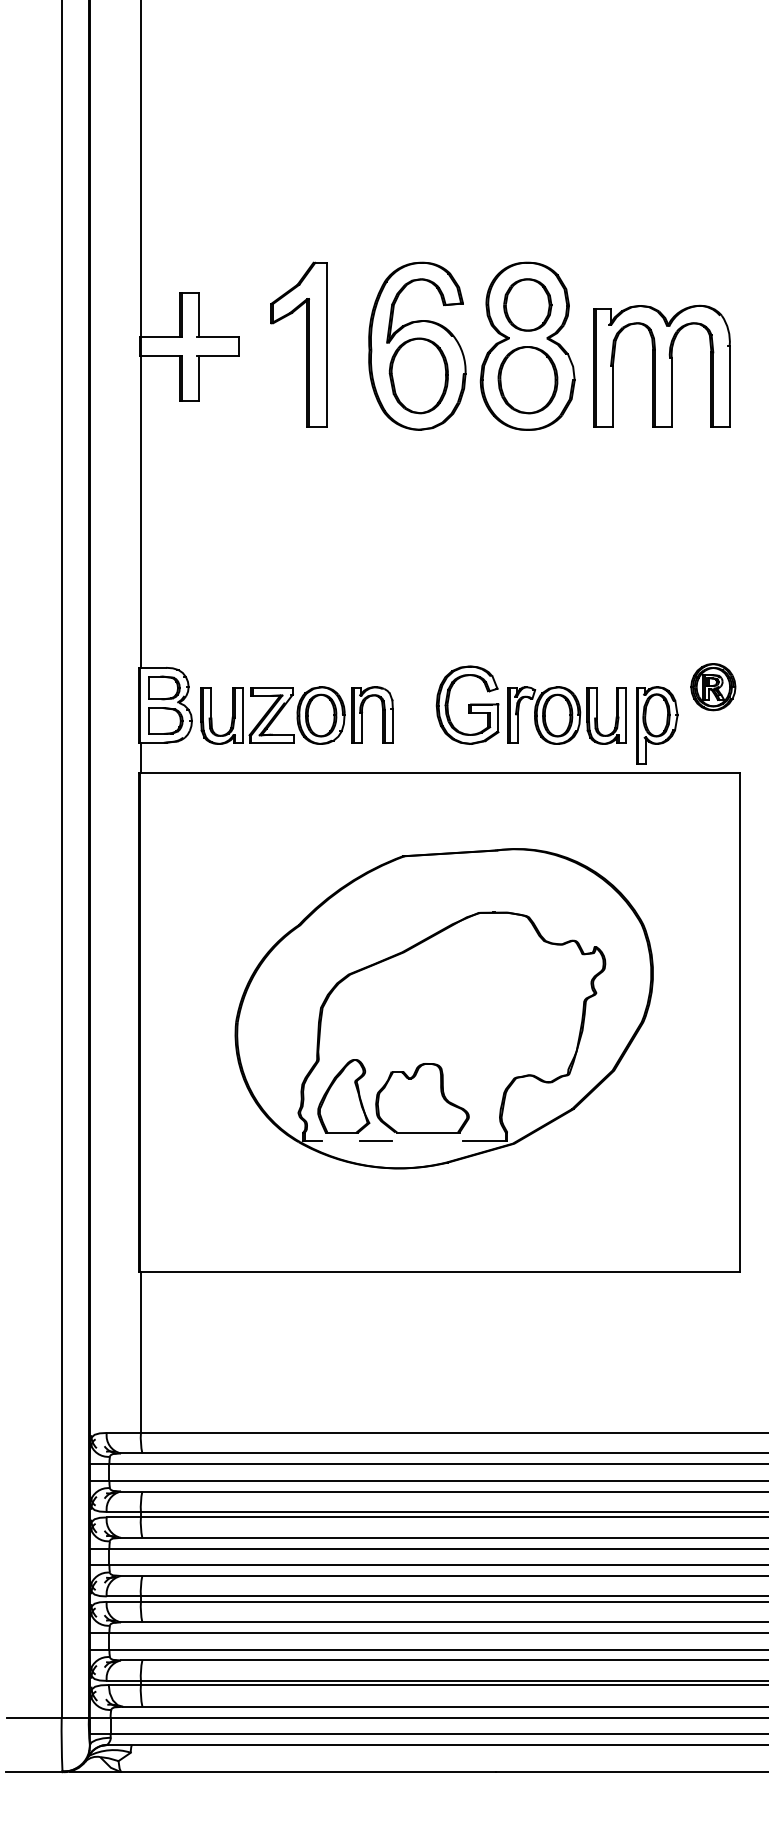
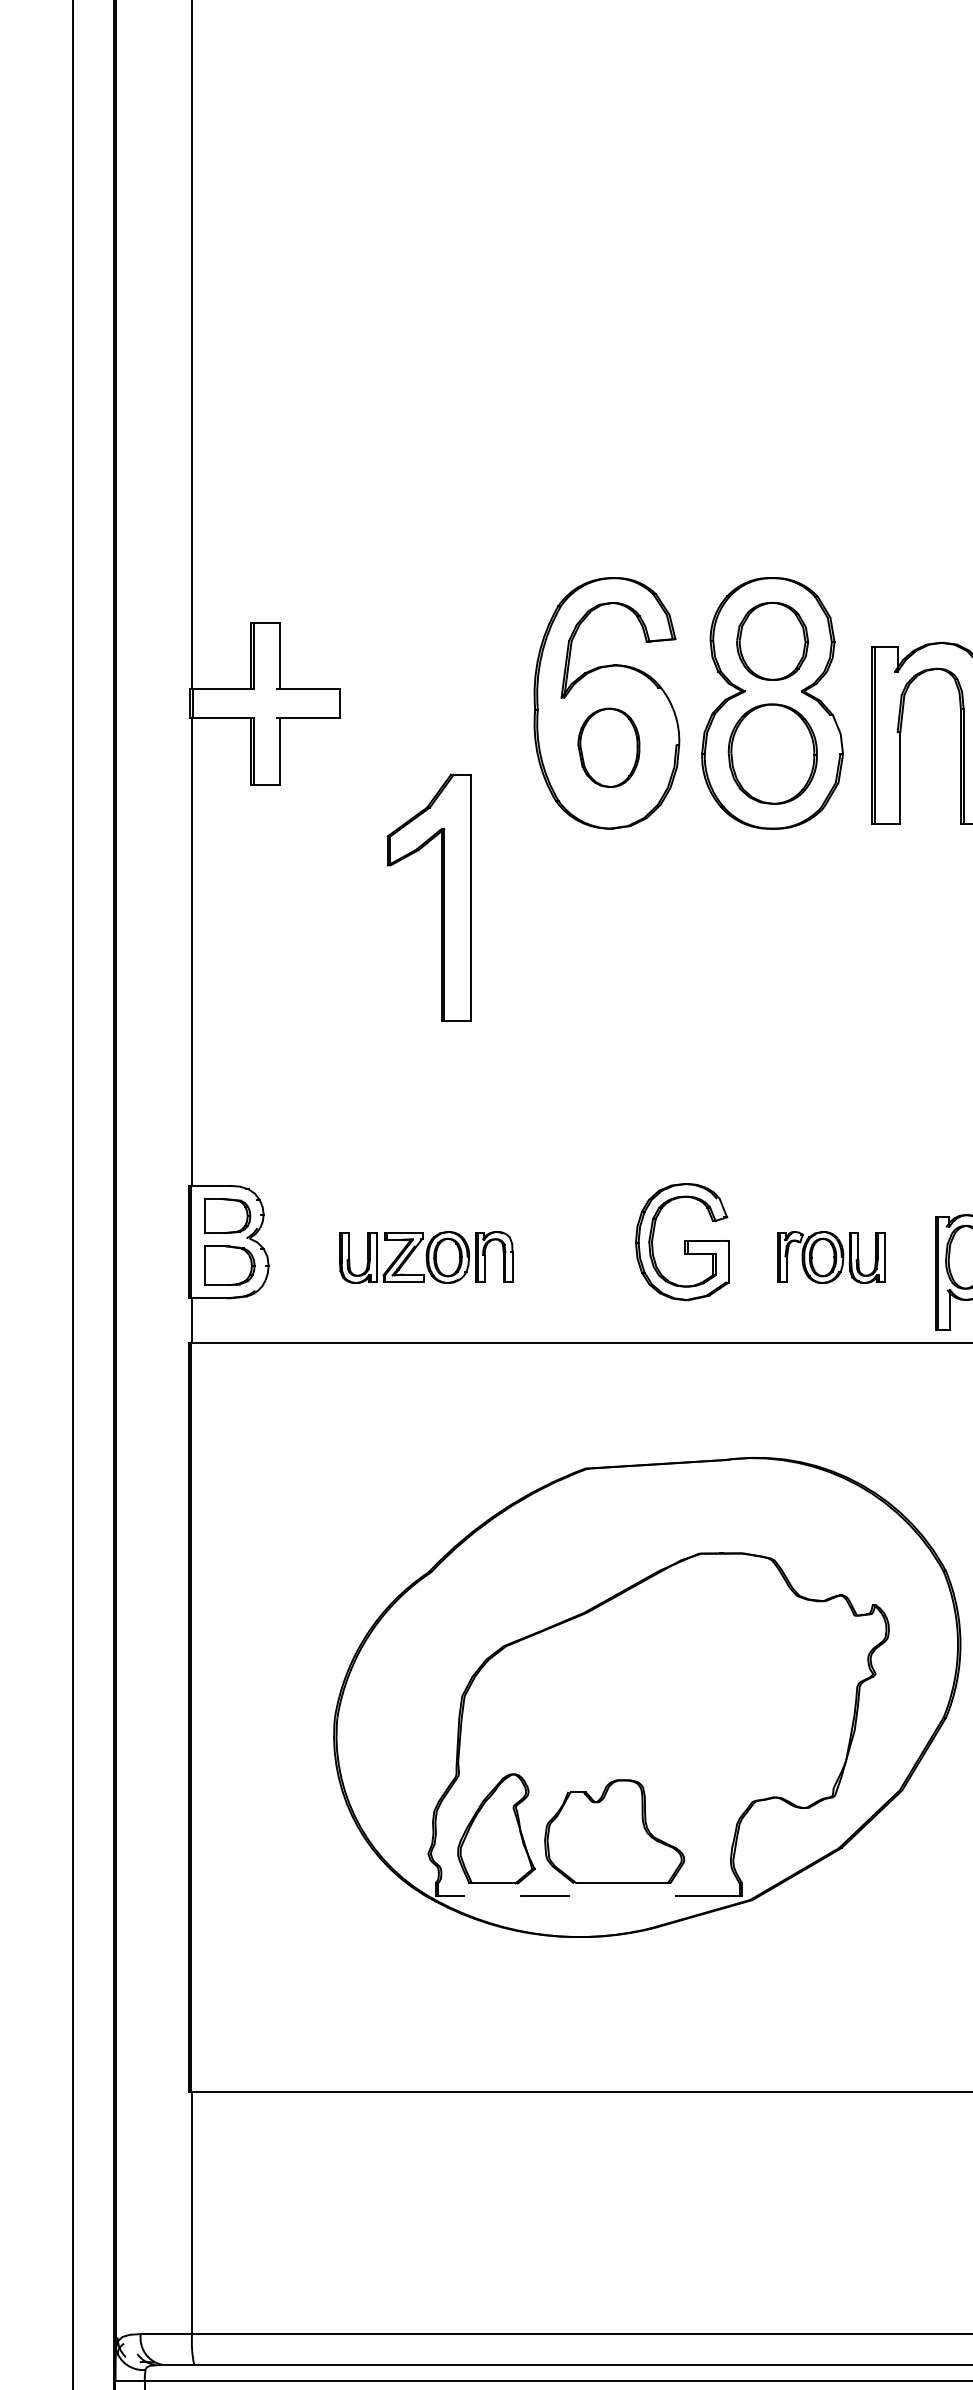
part: (306, 344) -> (440, 897), moved
part: (418, 375) -> (608, 747), size x0.7
part: (296, 715) -> (425, 1257), size x0.6
part: (566, 715) -> (830, 1257), size x0.6

